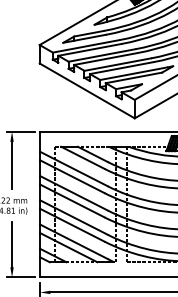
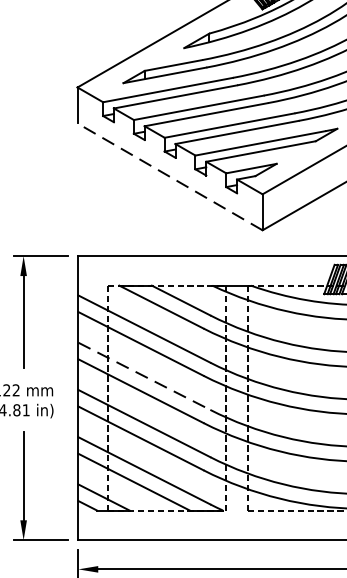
line: (87, 90) -> (170, 176), solid -> dashed
line: (74, 193) -> (145, 376), solid -> dashed

